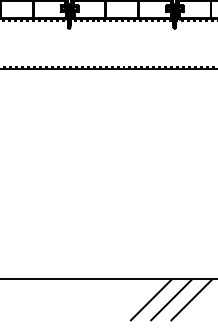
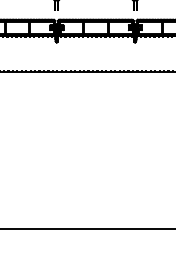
line: (150, 299) -> (117, 244), removed
line: (171, 299) -> (132, 244), removed
line: (191, 299) -> (147, 244), removed

